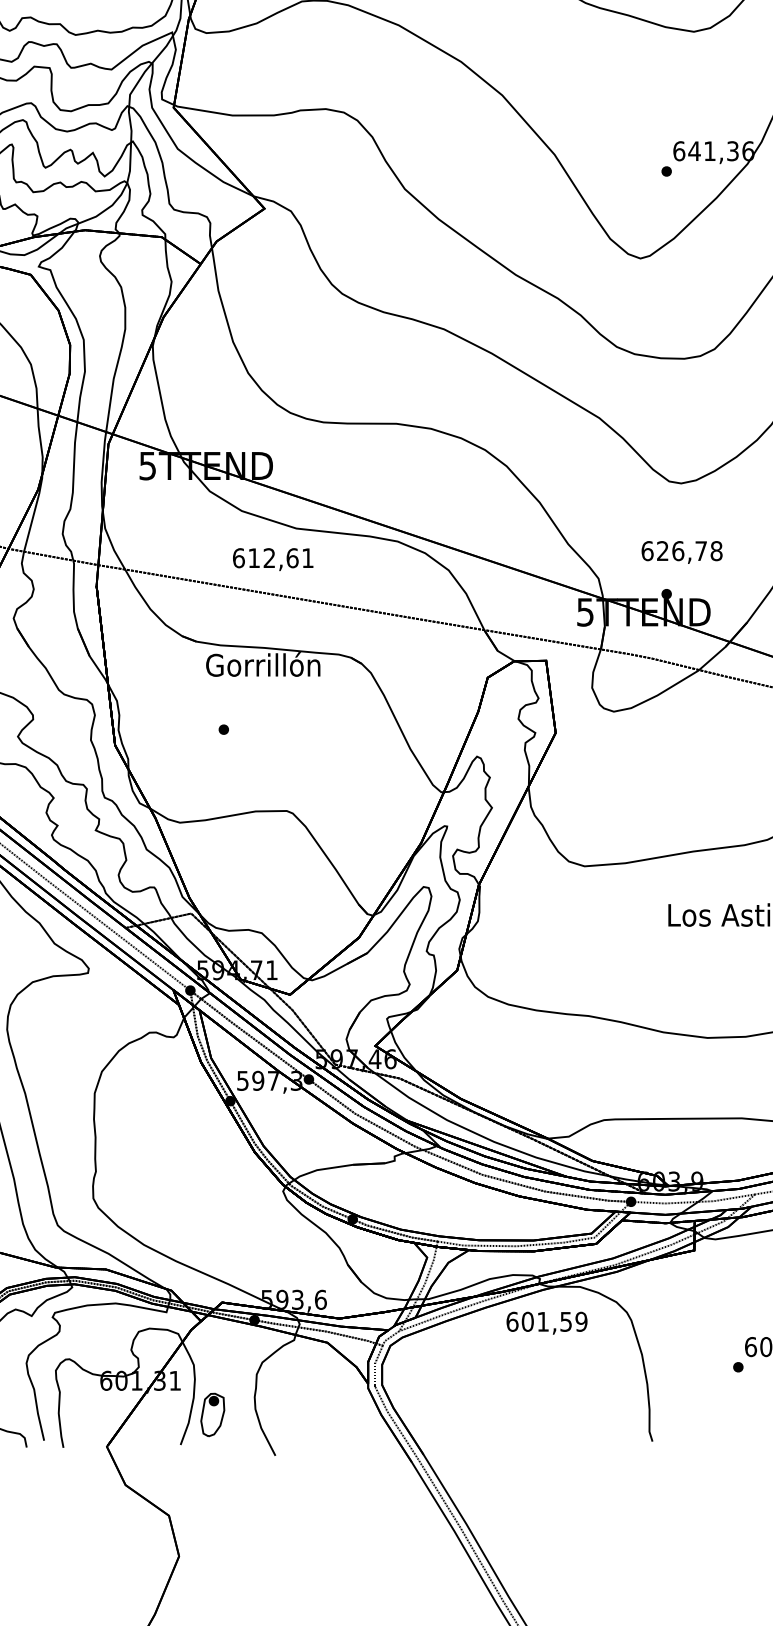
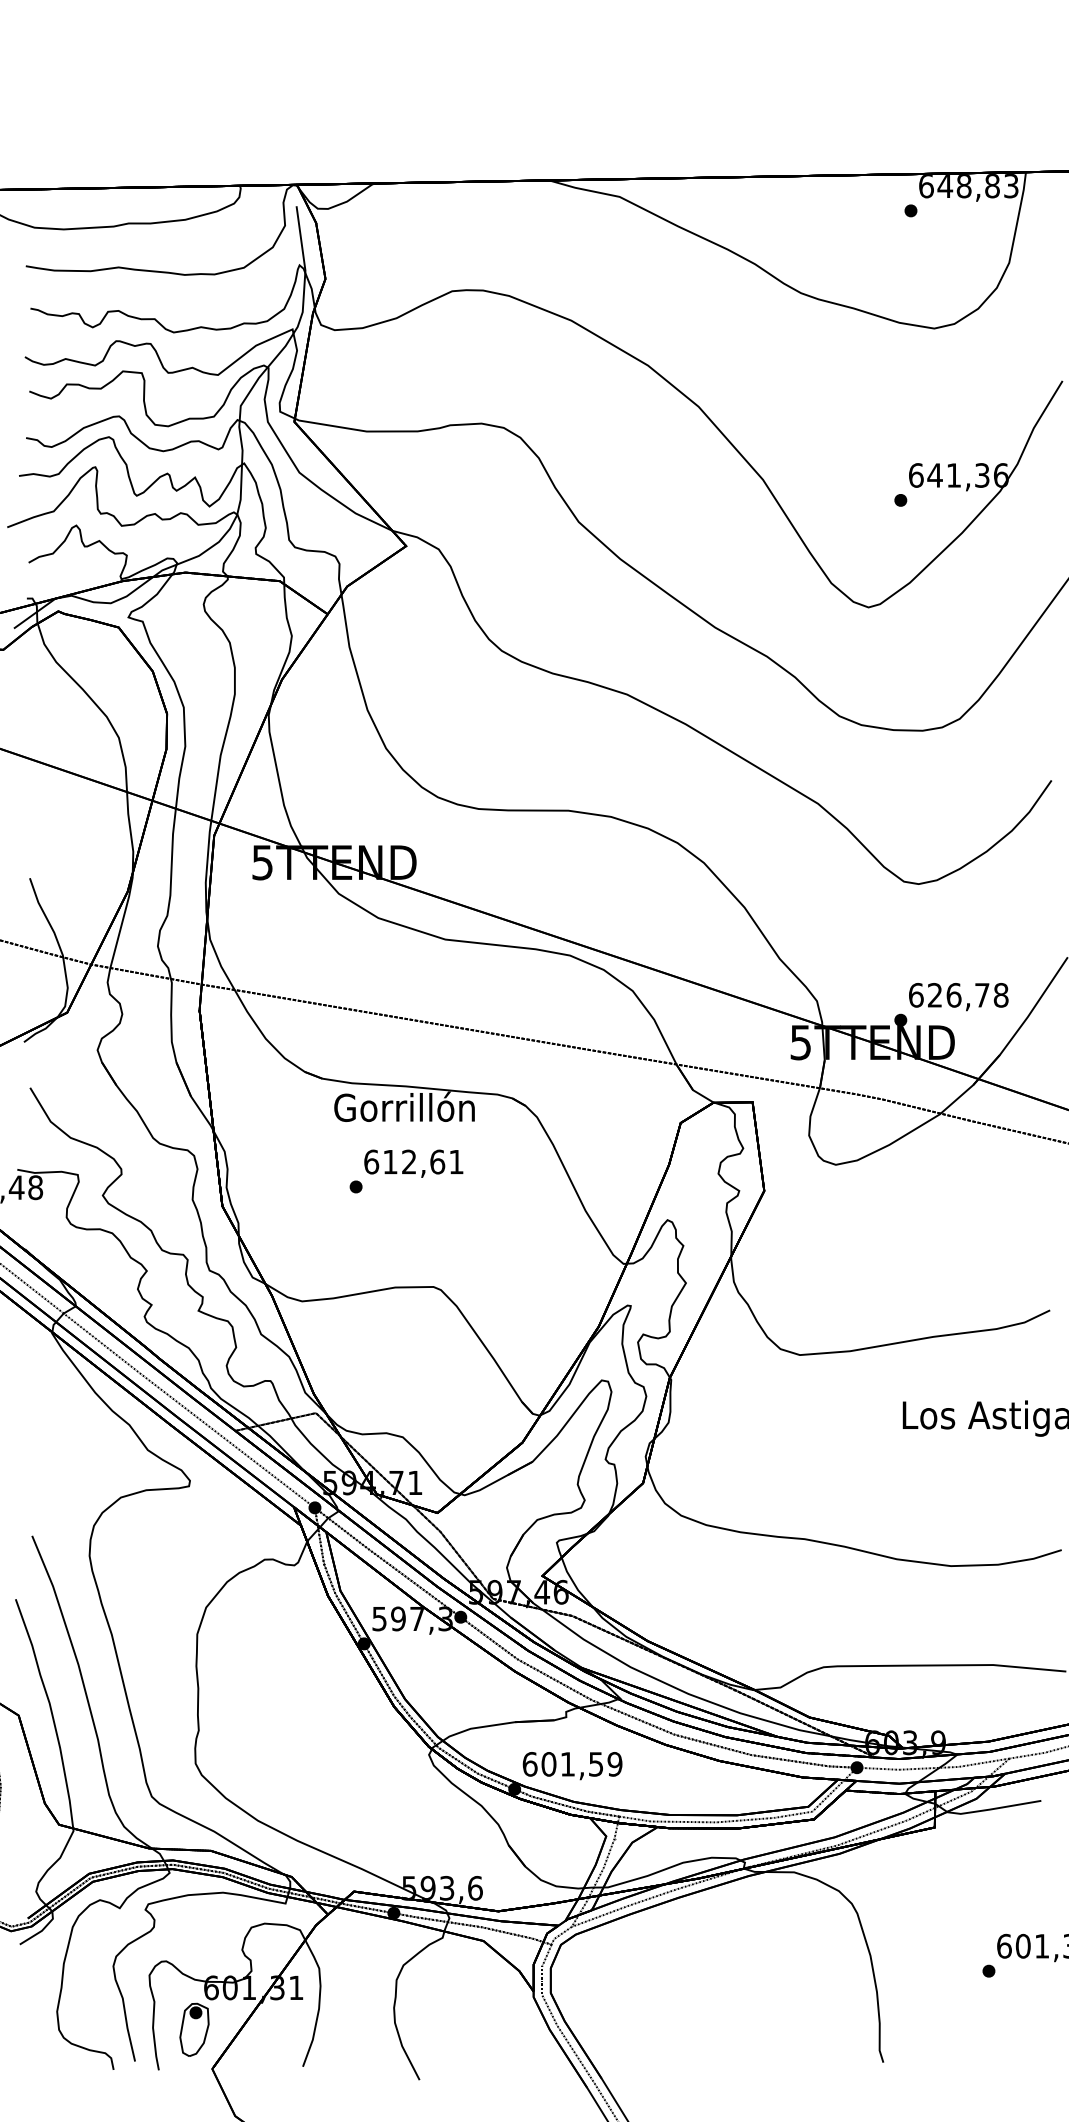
text: (681, 552) -> (958, 997), moved
text: (272, 559) -> (413, 1163), moved
text: (546, 1323) -> (572, 1766), moved
part: (212, 1414) -> (194, 2029), moved

